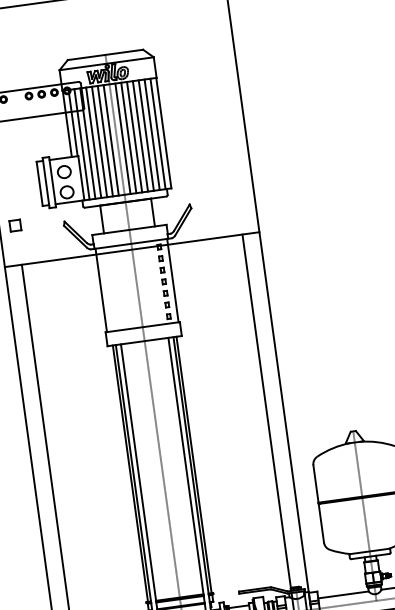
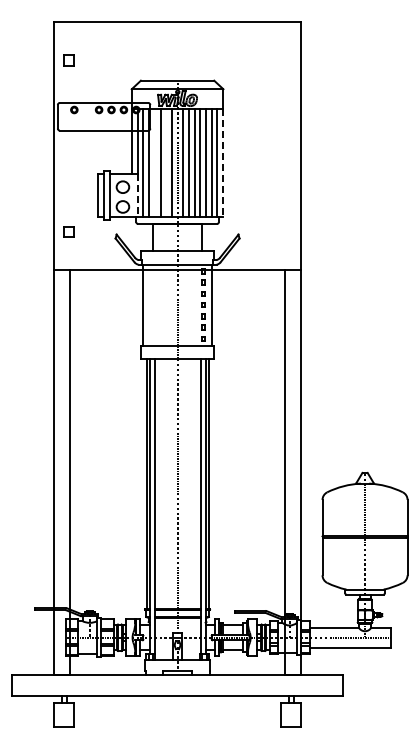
line: (164, 133) -> (223, 163), solid -> dashed
line: (105, 140) -> (166, 162), removed
line: (93, 142) -> (154, 162), removed
line: (81, 178) -> (138, 195), solid -> dashed

